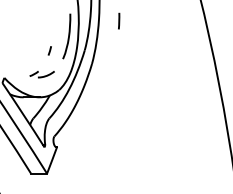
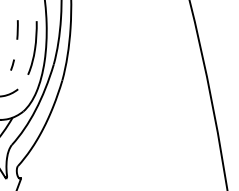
line: (119, 20) -> (18, 29), moved

